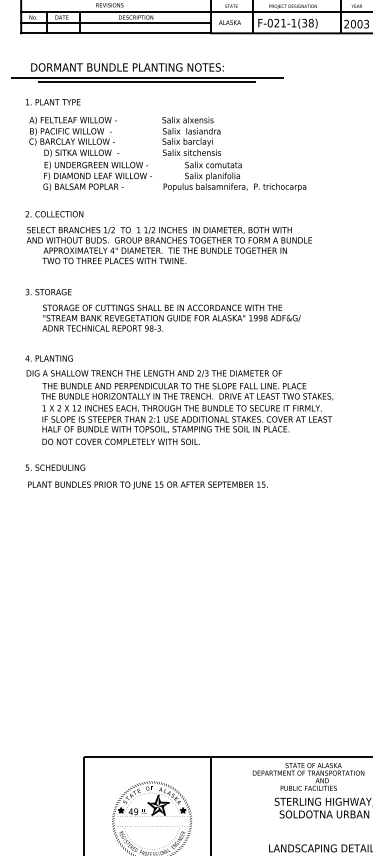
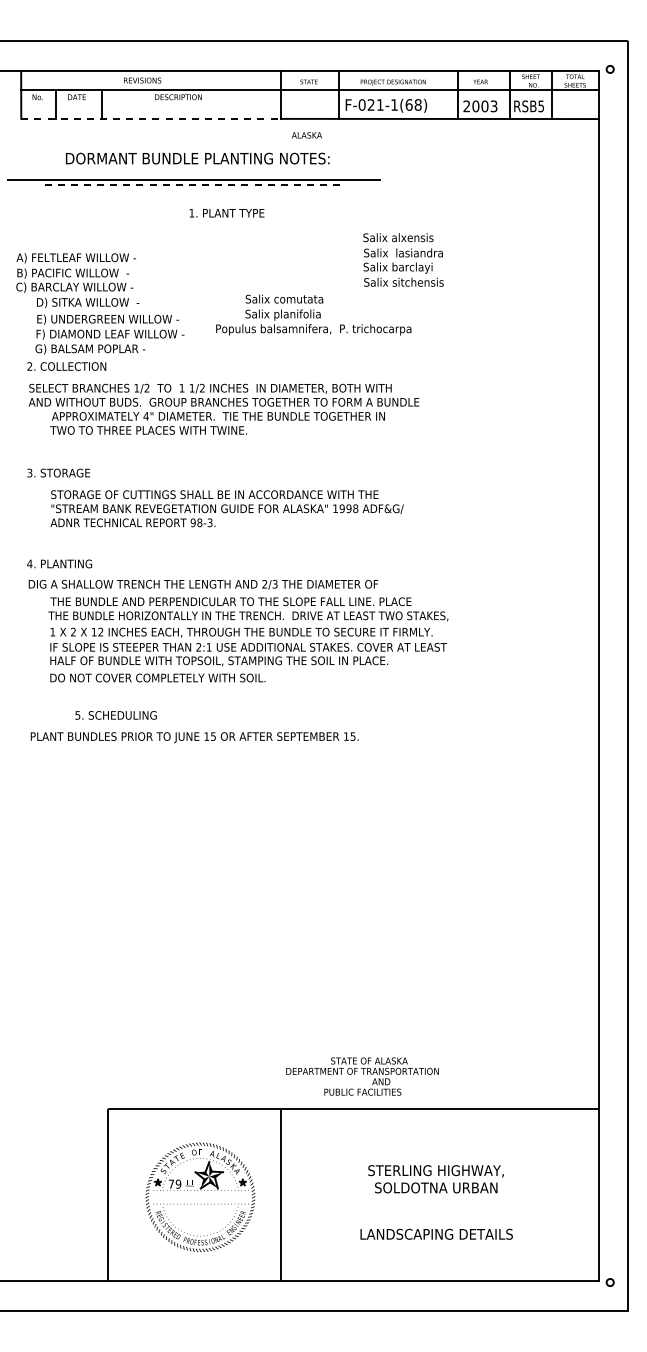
line: (116, 22) -> (151, 104), removed
text: (229, 22) -> (306, 135), moved
text: (304, 22) -> (408, 104), F-021-1(38) -> F-021-1(68)
line: (116, 33) -> (151, 118), solid -> dashed
text: (127, 67) -> (197, 158), moved
line: (147, 81) -> (193, 185), solid -> dashed
text: (52, 102) -> (226, 213), moved
text: (191, 136) -> (403, 259), moved
text: (90, 153) -> (100, 303), moved
text: (54, 467) -> (115, 715), moved
text: (308, 776) -> (362, 1076), moved
text: (130, 811) -> (171, 1183), 49 -> 79

